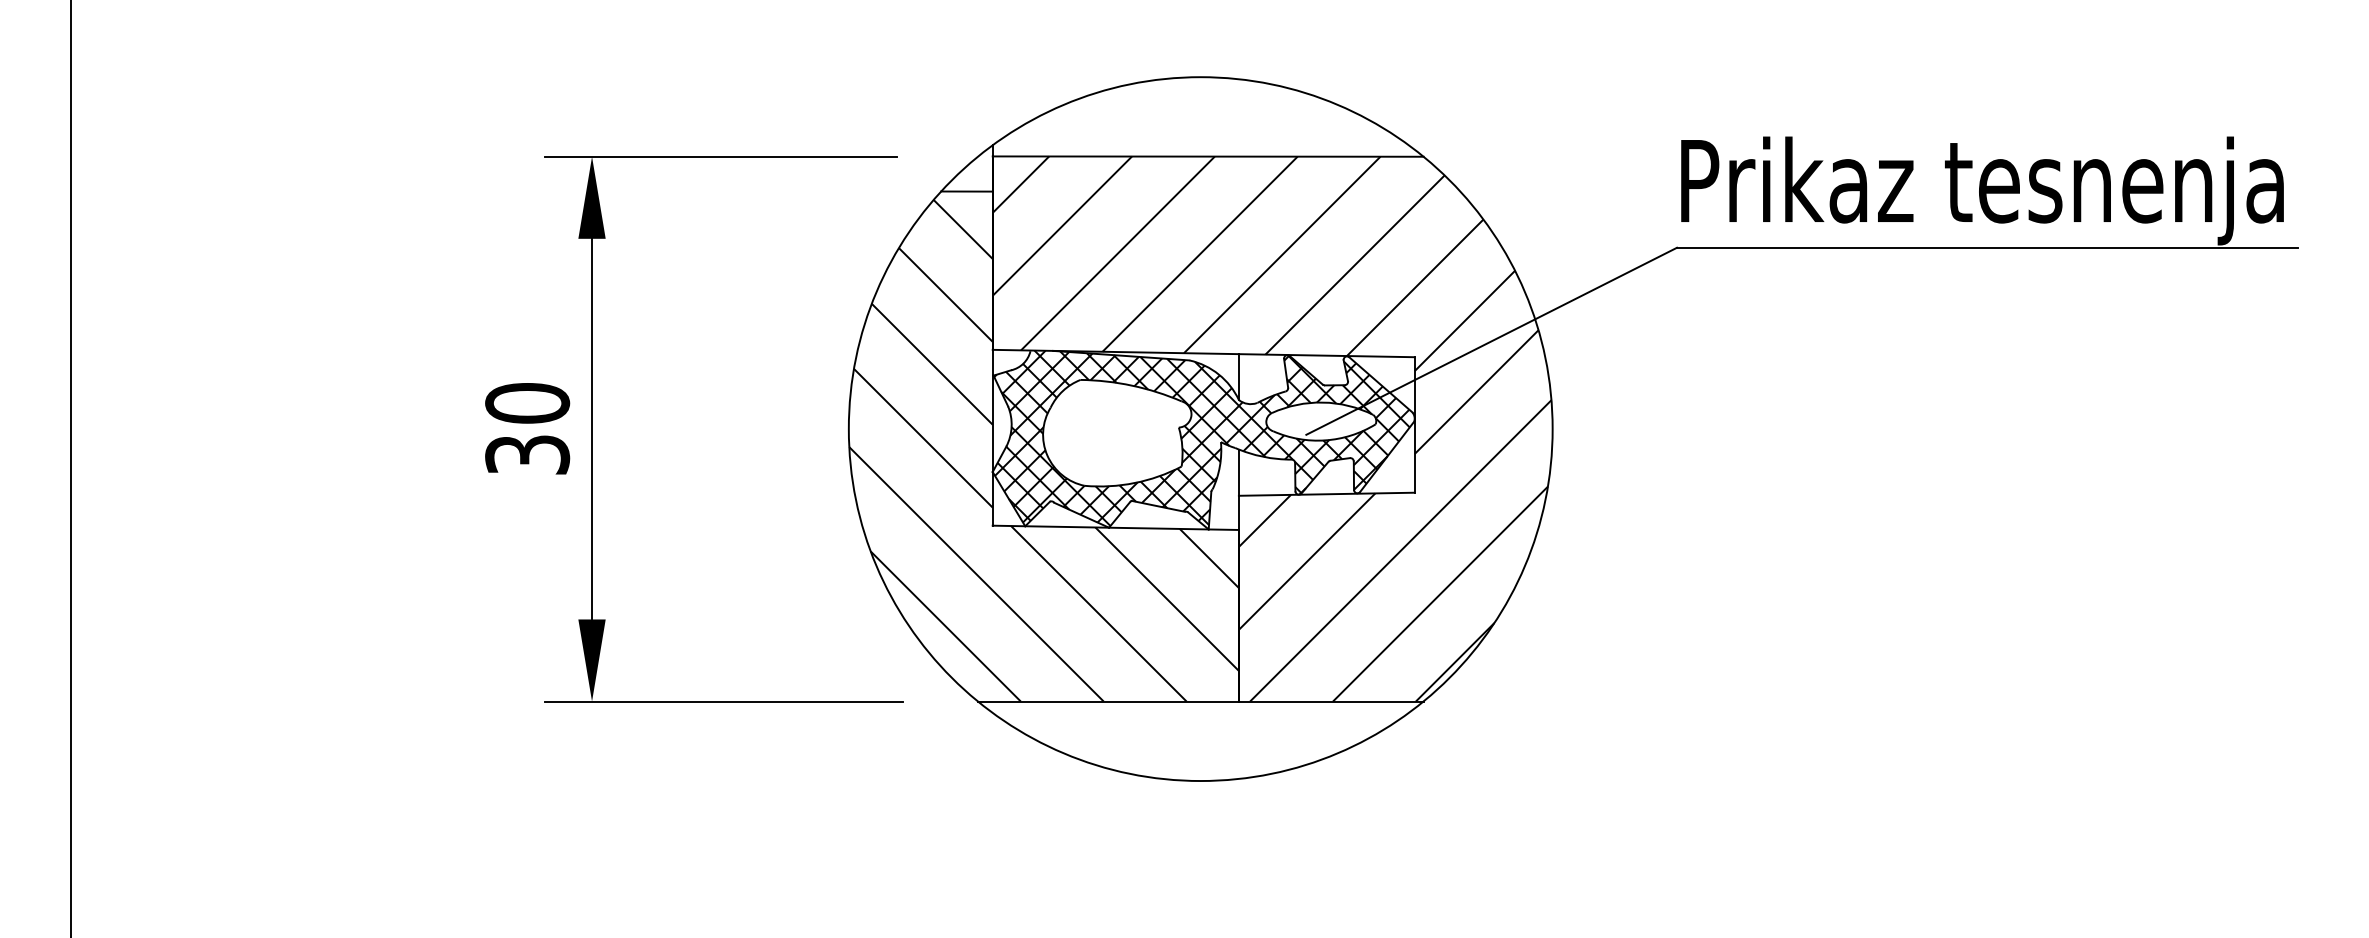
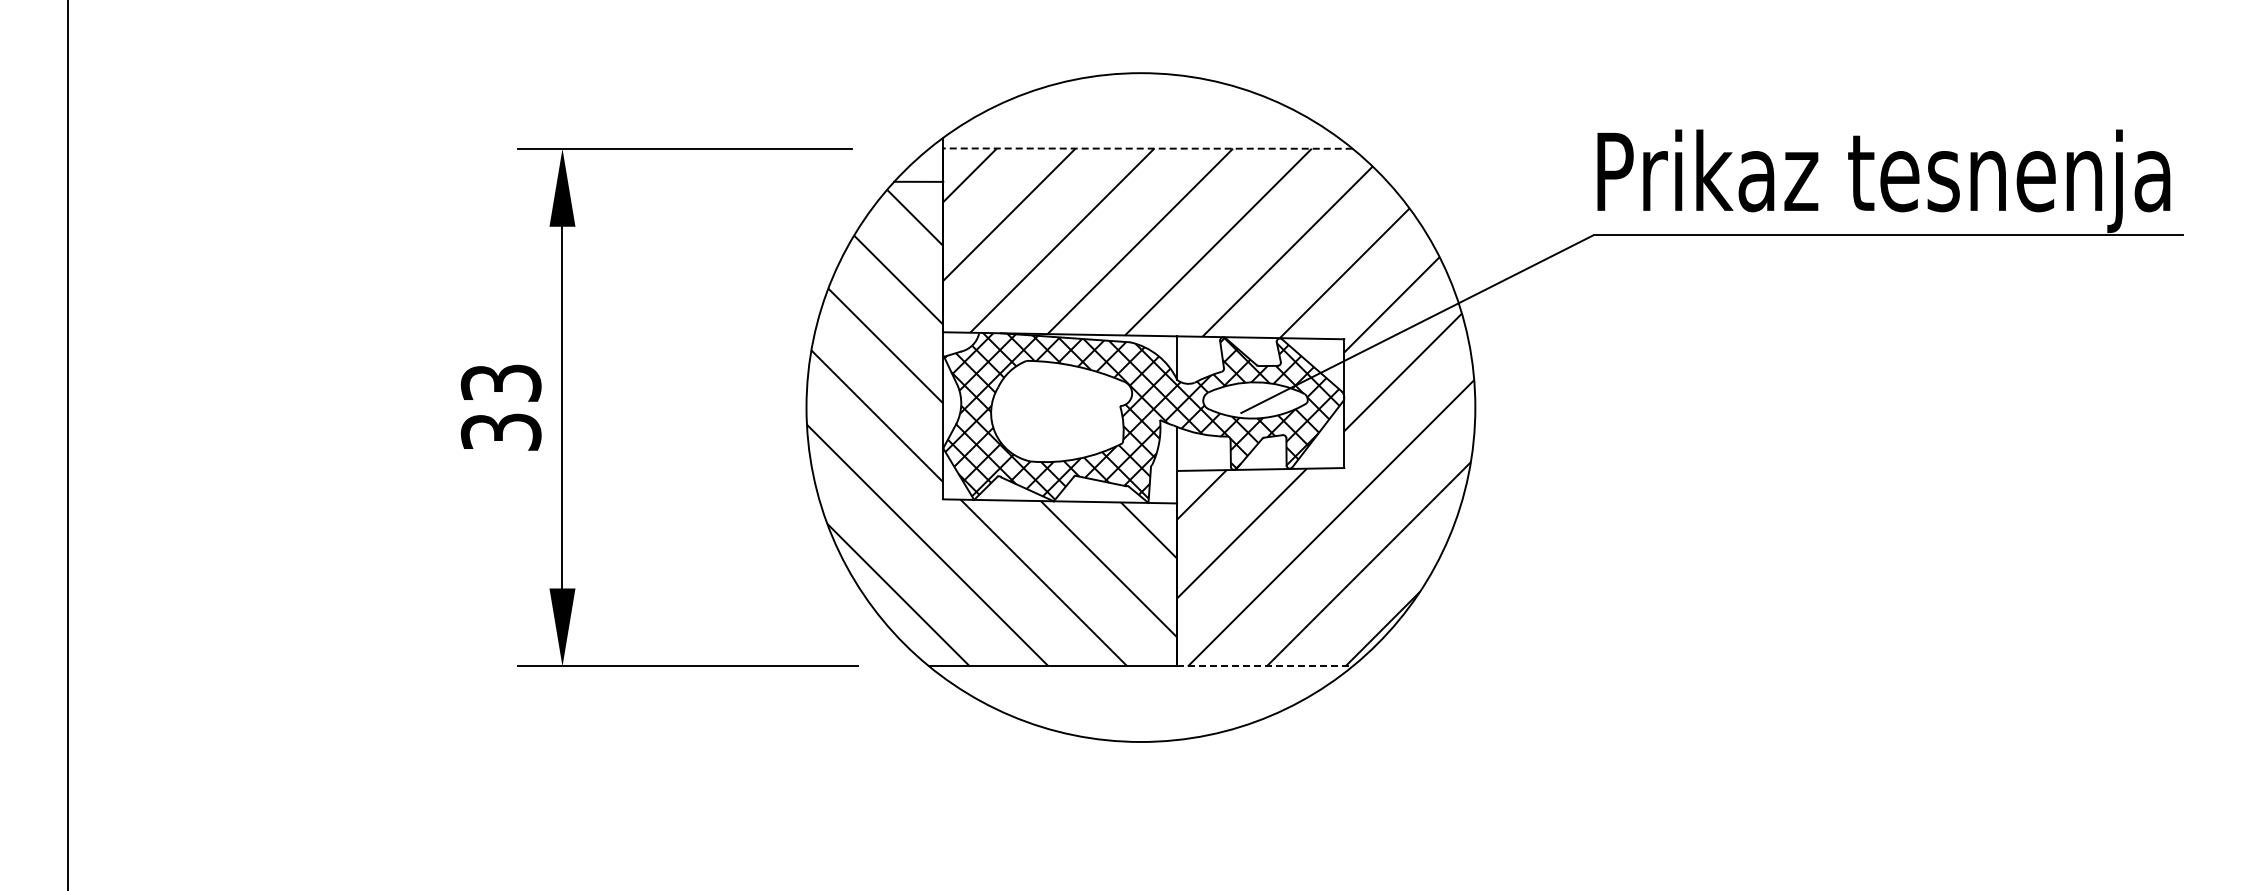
line: (1207, 156) -> (1147, 148), solid -> dashed
text: (526, 402) -> (500, 382), 30 -> 33
line: (1330, 701) -> (1264, 666), solid -> dashed

